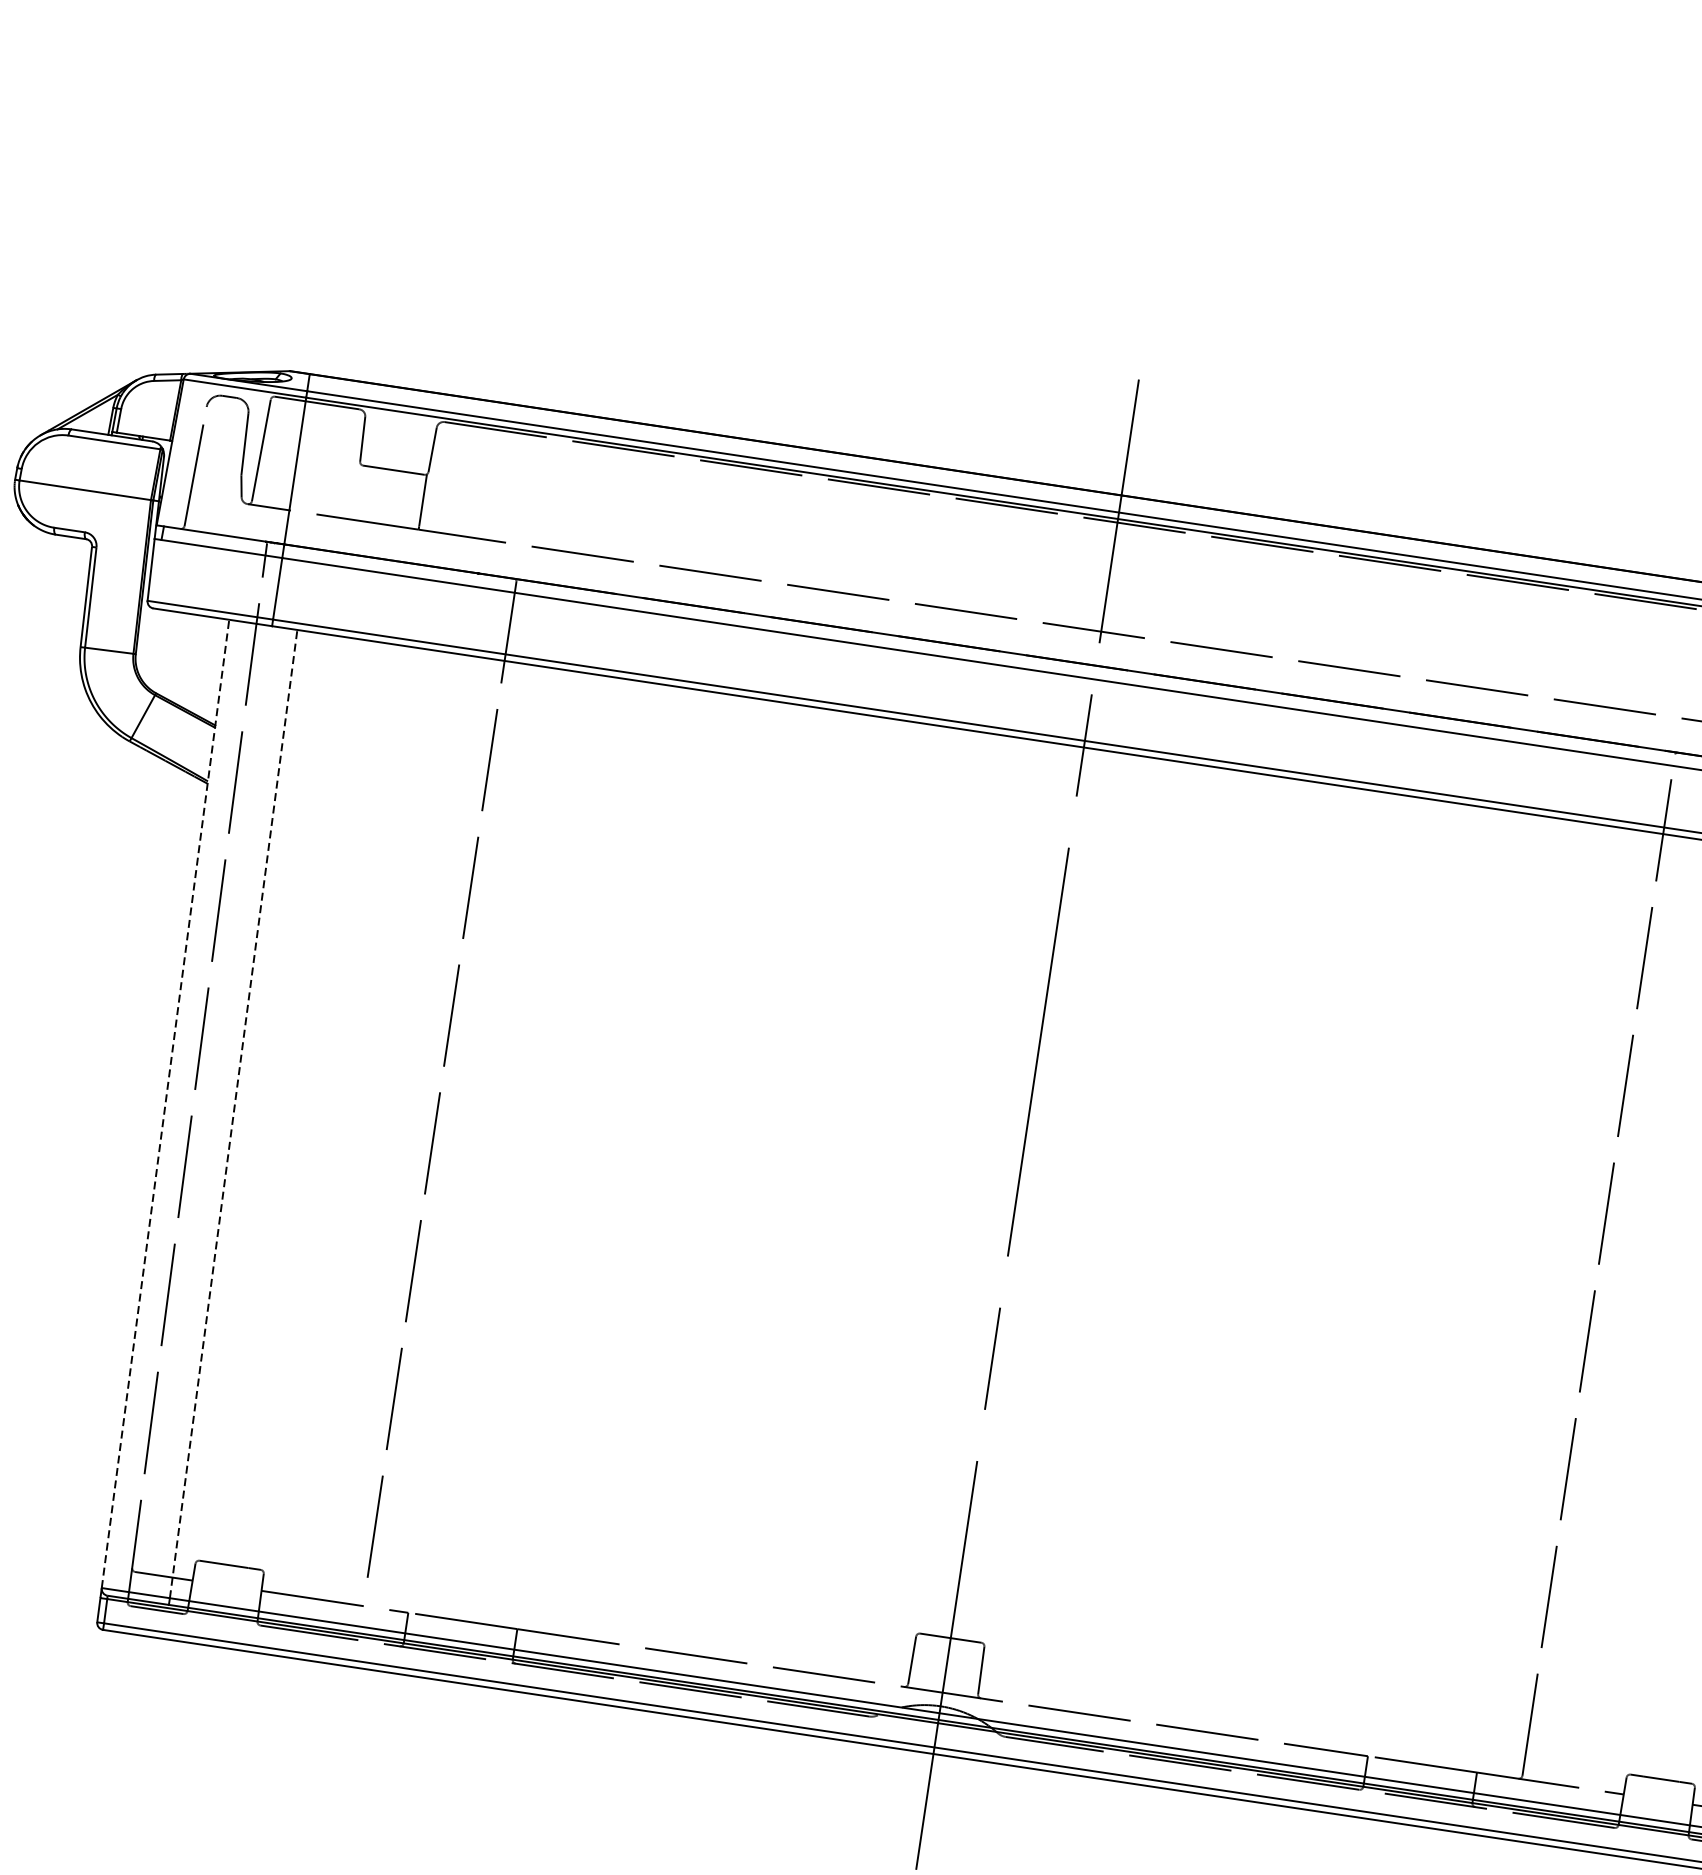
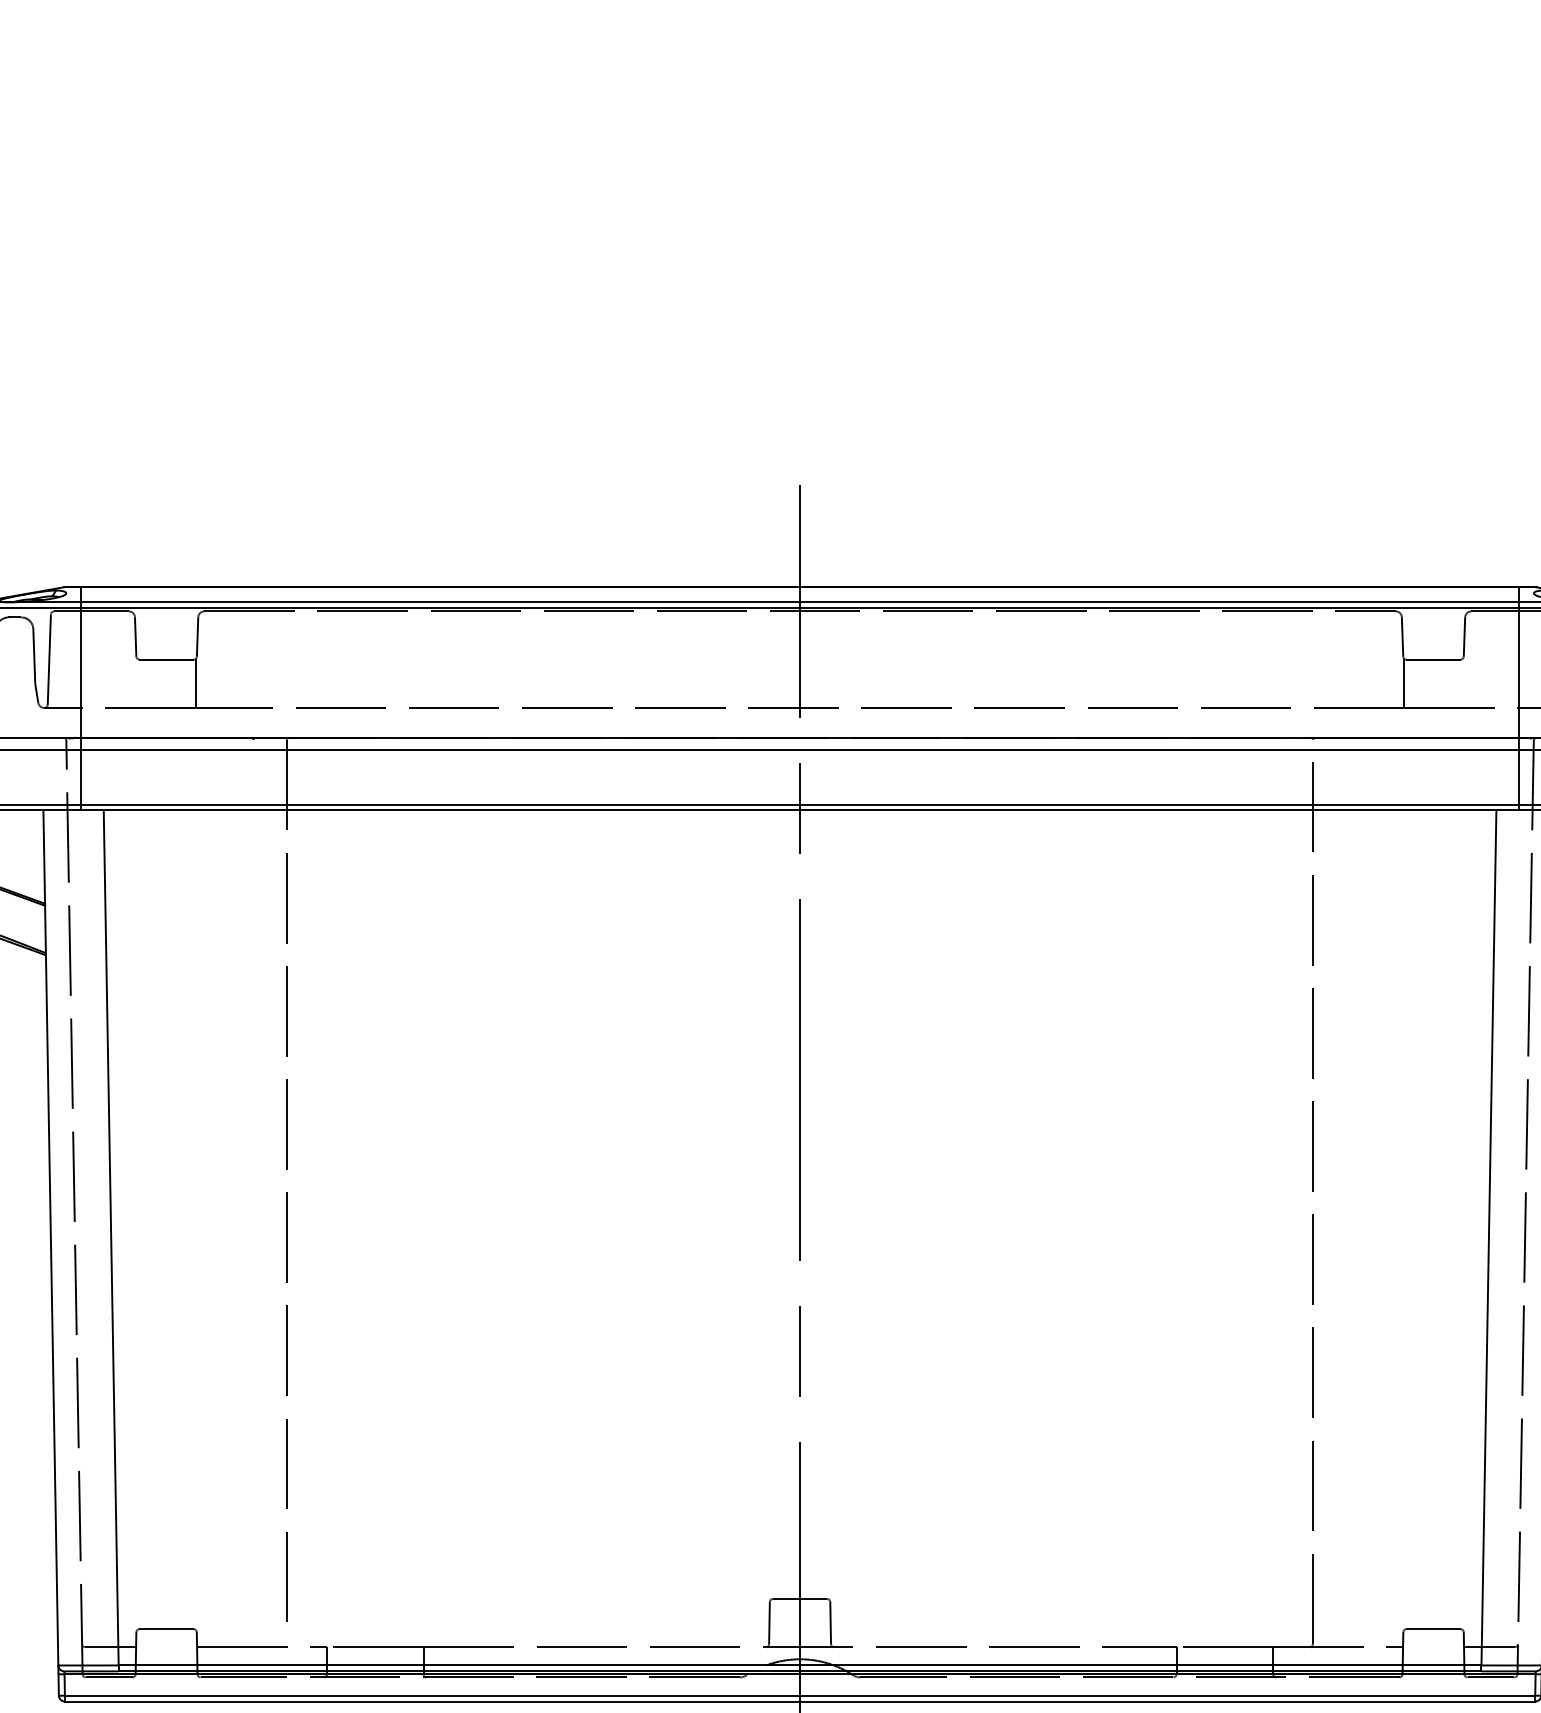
line: (165, 1103) -> (50, 1237), dashed -> solid
line: (234, 1113) -> (111, 1237), dashed -> solid

